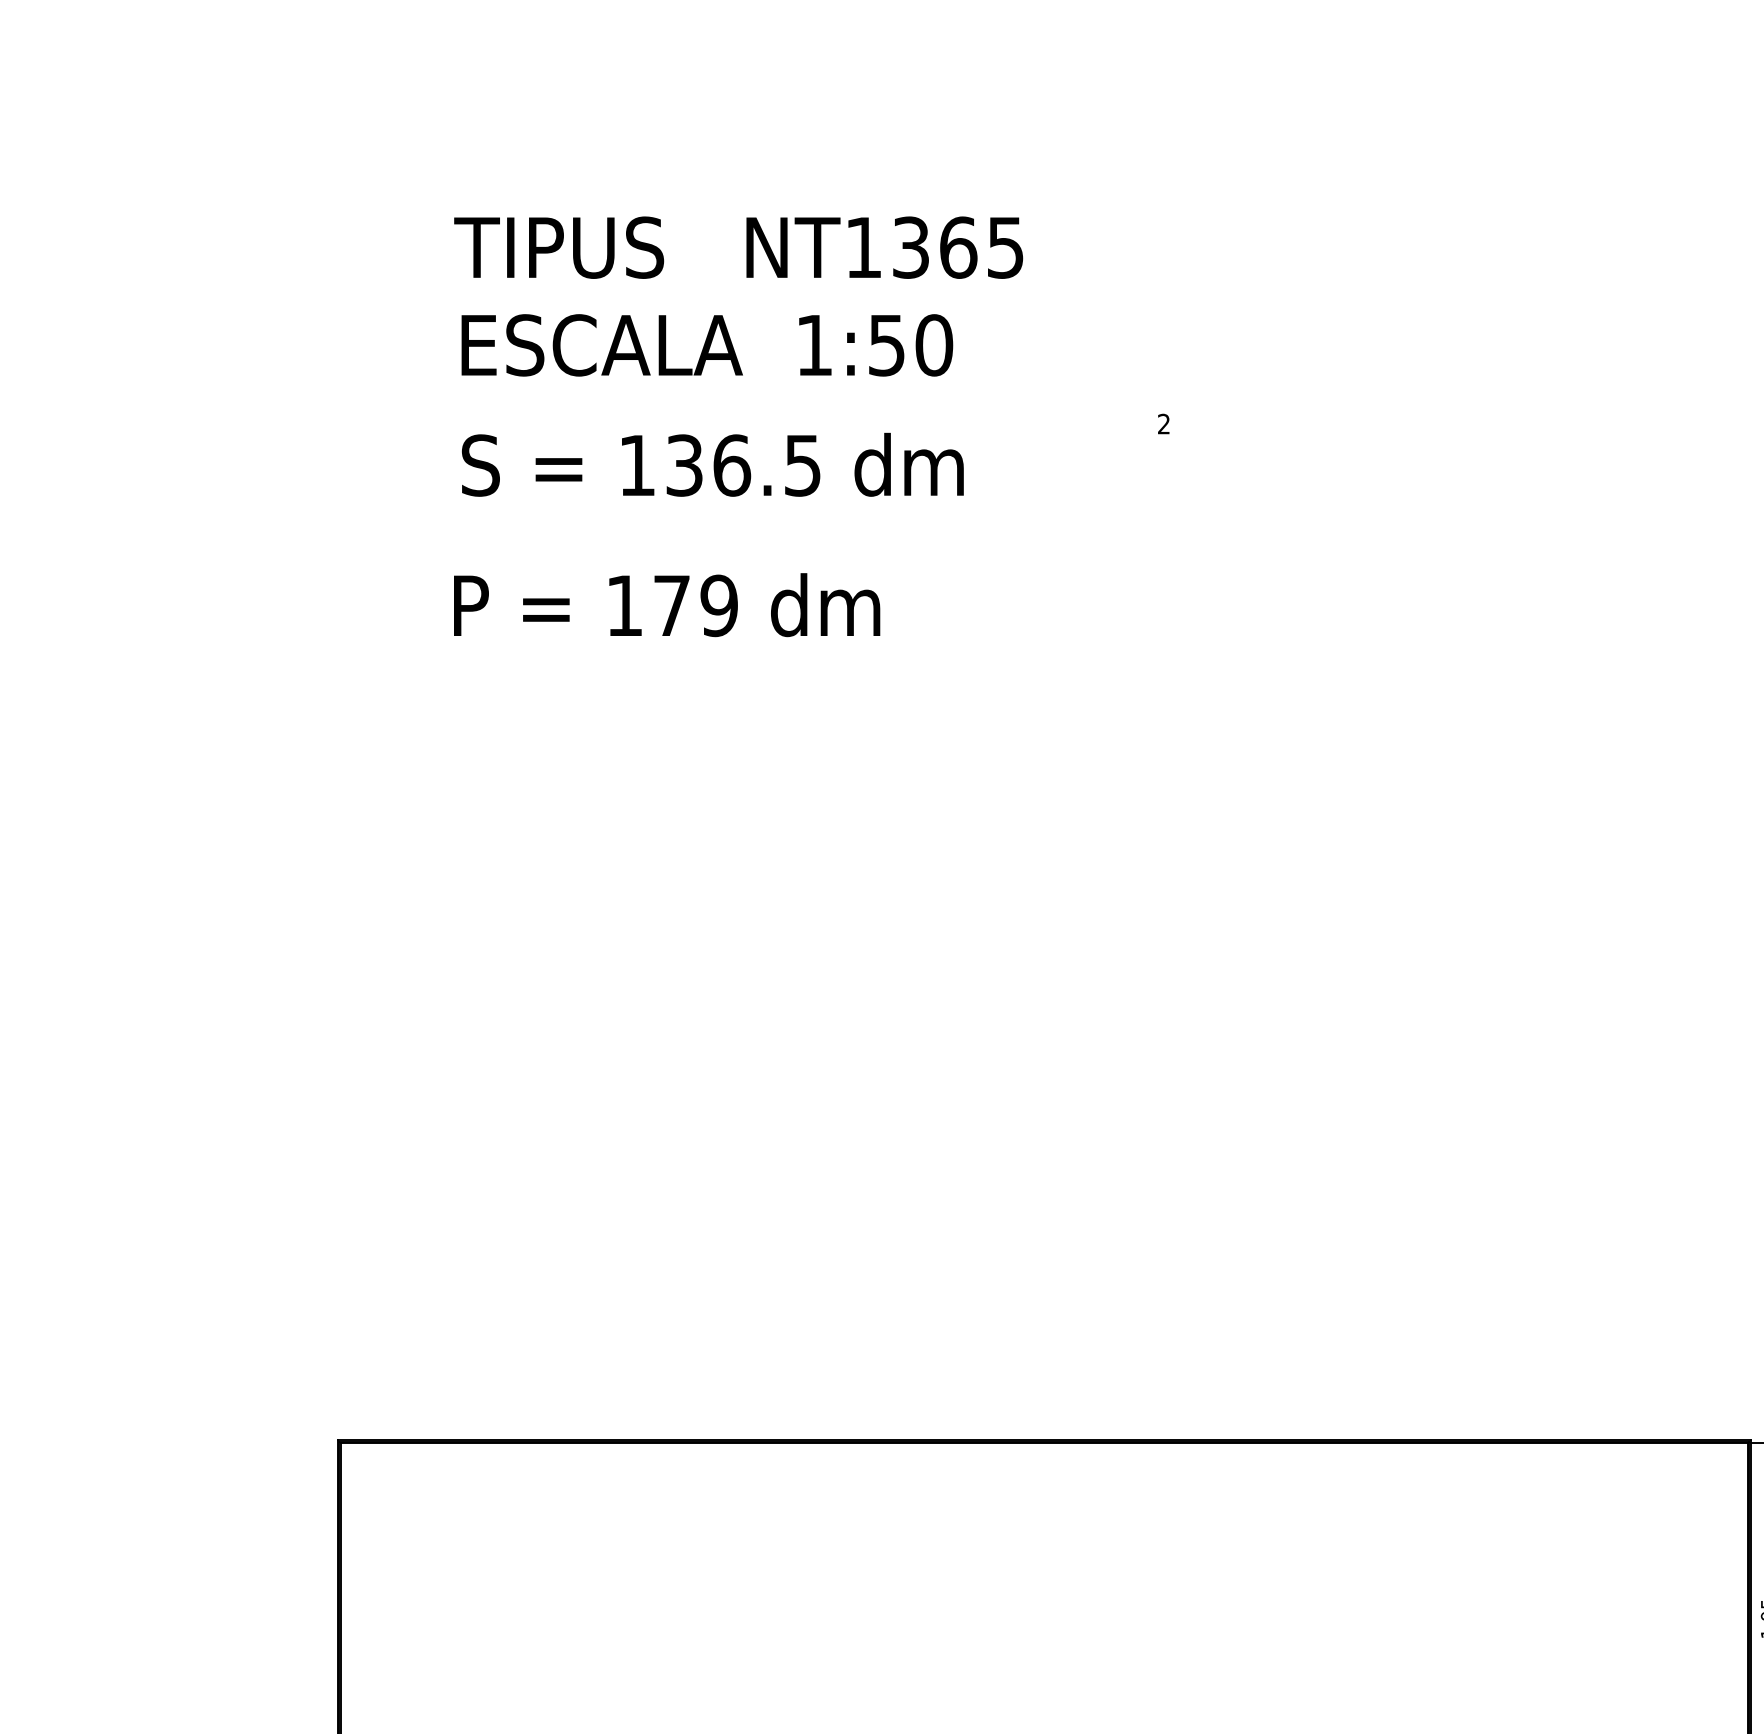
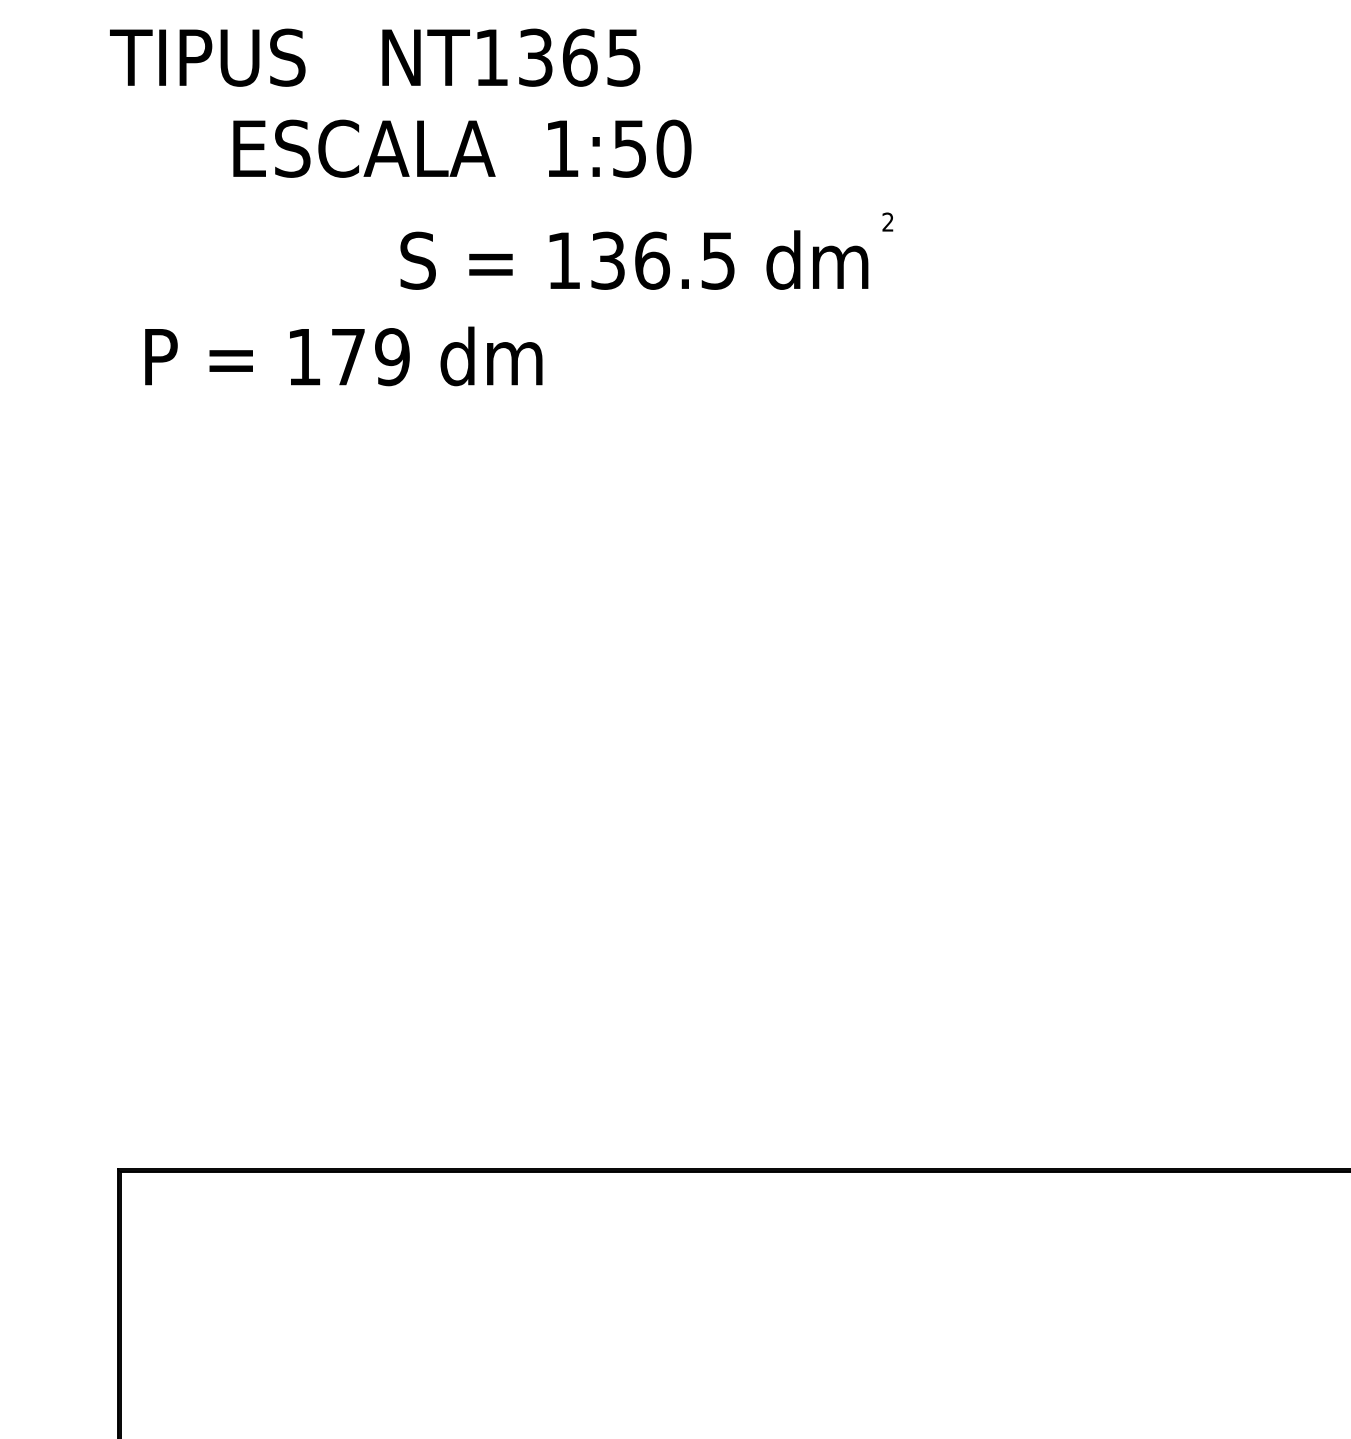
text: (738, 247) -> (374, 57), moved
text: (712, 464) -> (634, 259), moved
text: (667, 605) -> (344, 356), moved

